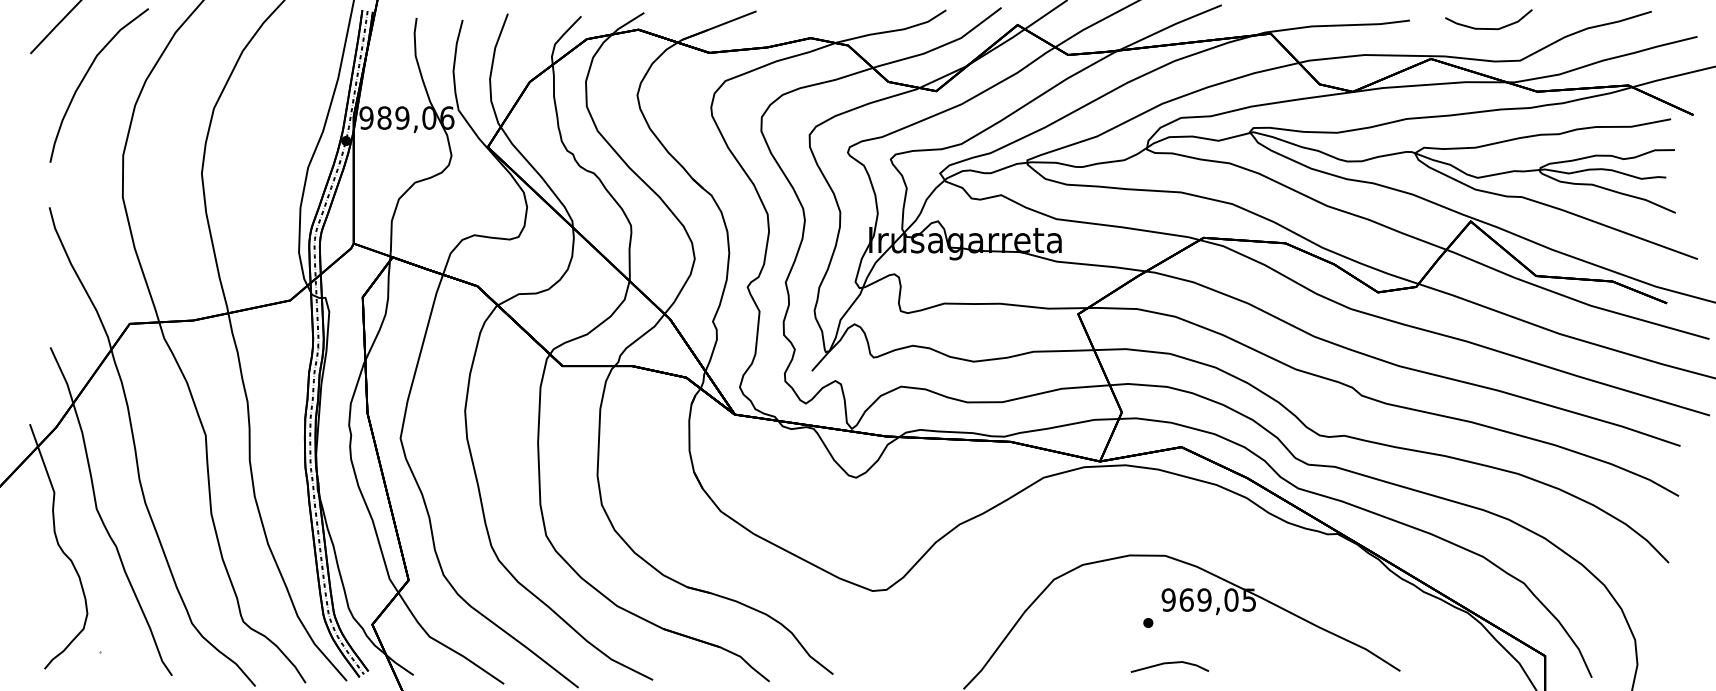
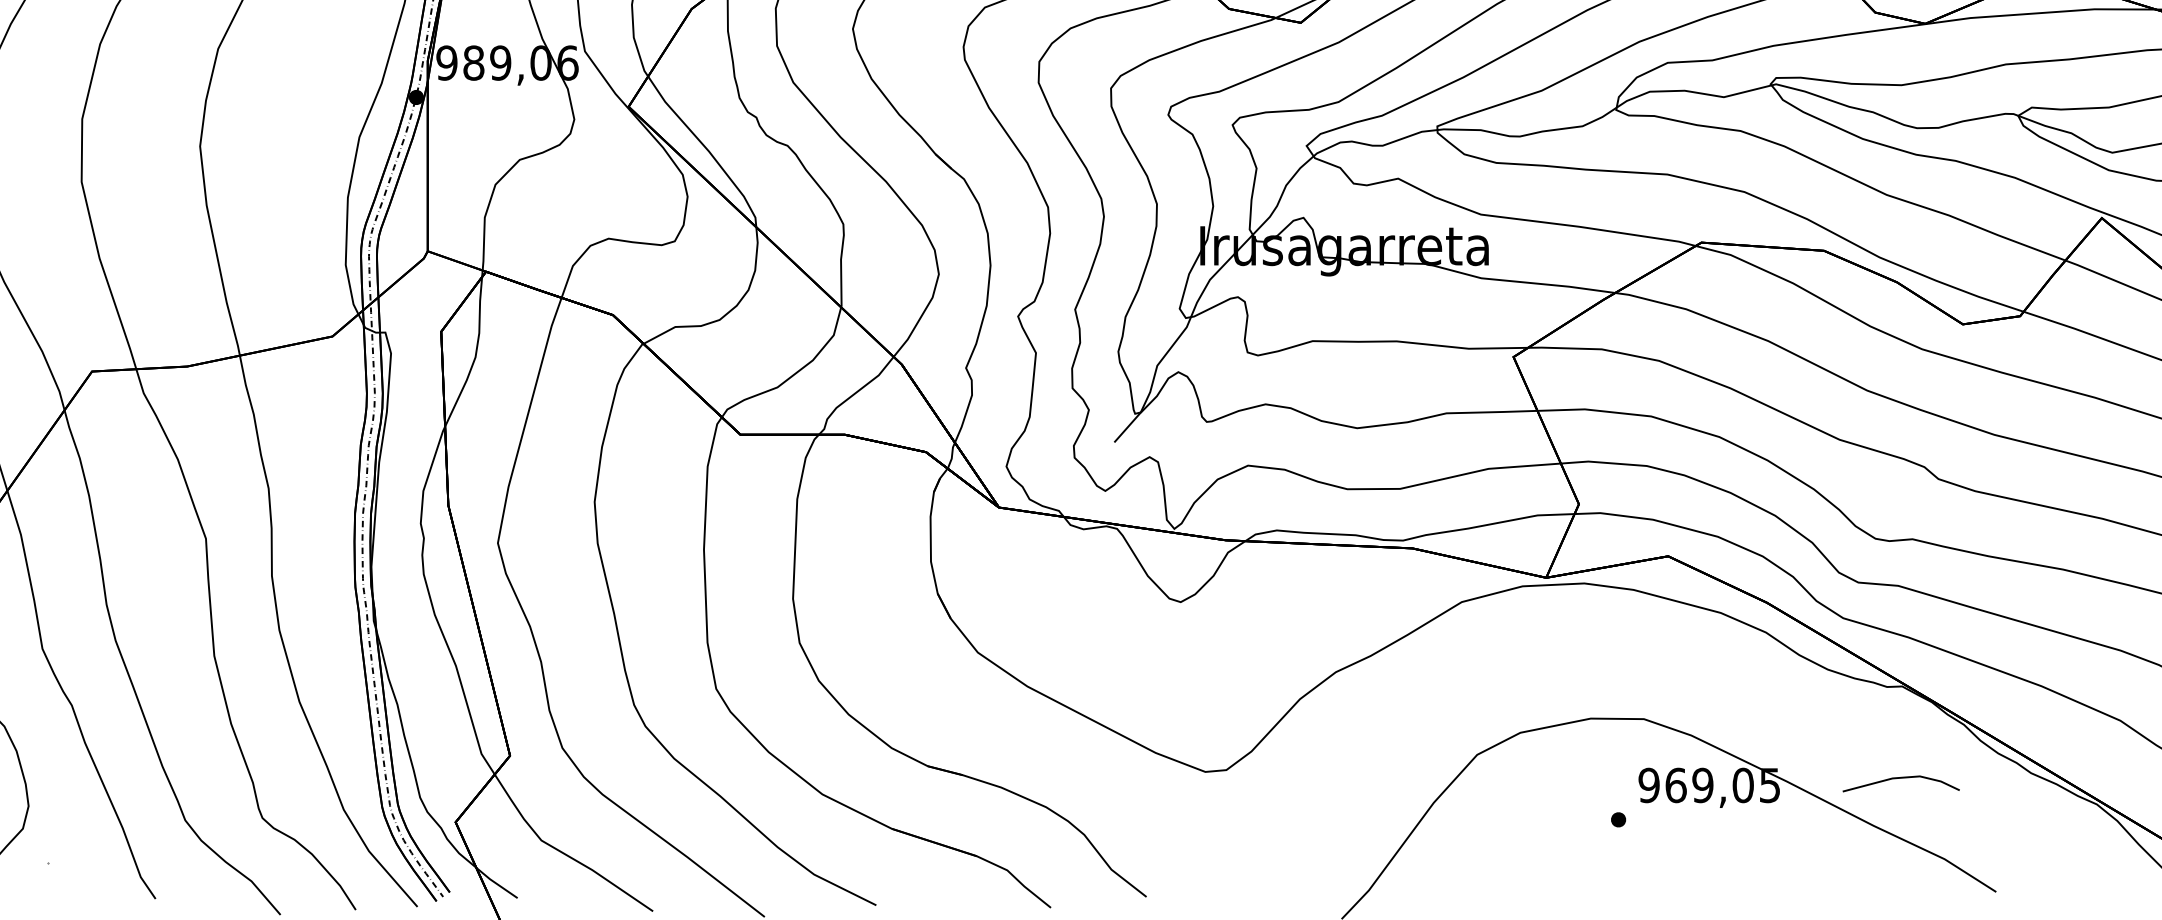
line: (1169, 663) -> (1900, 778), moved

